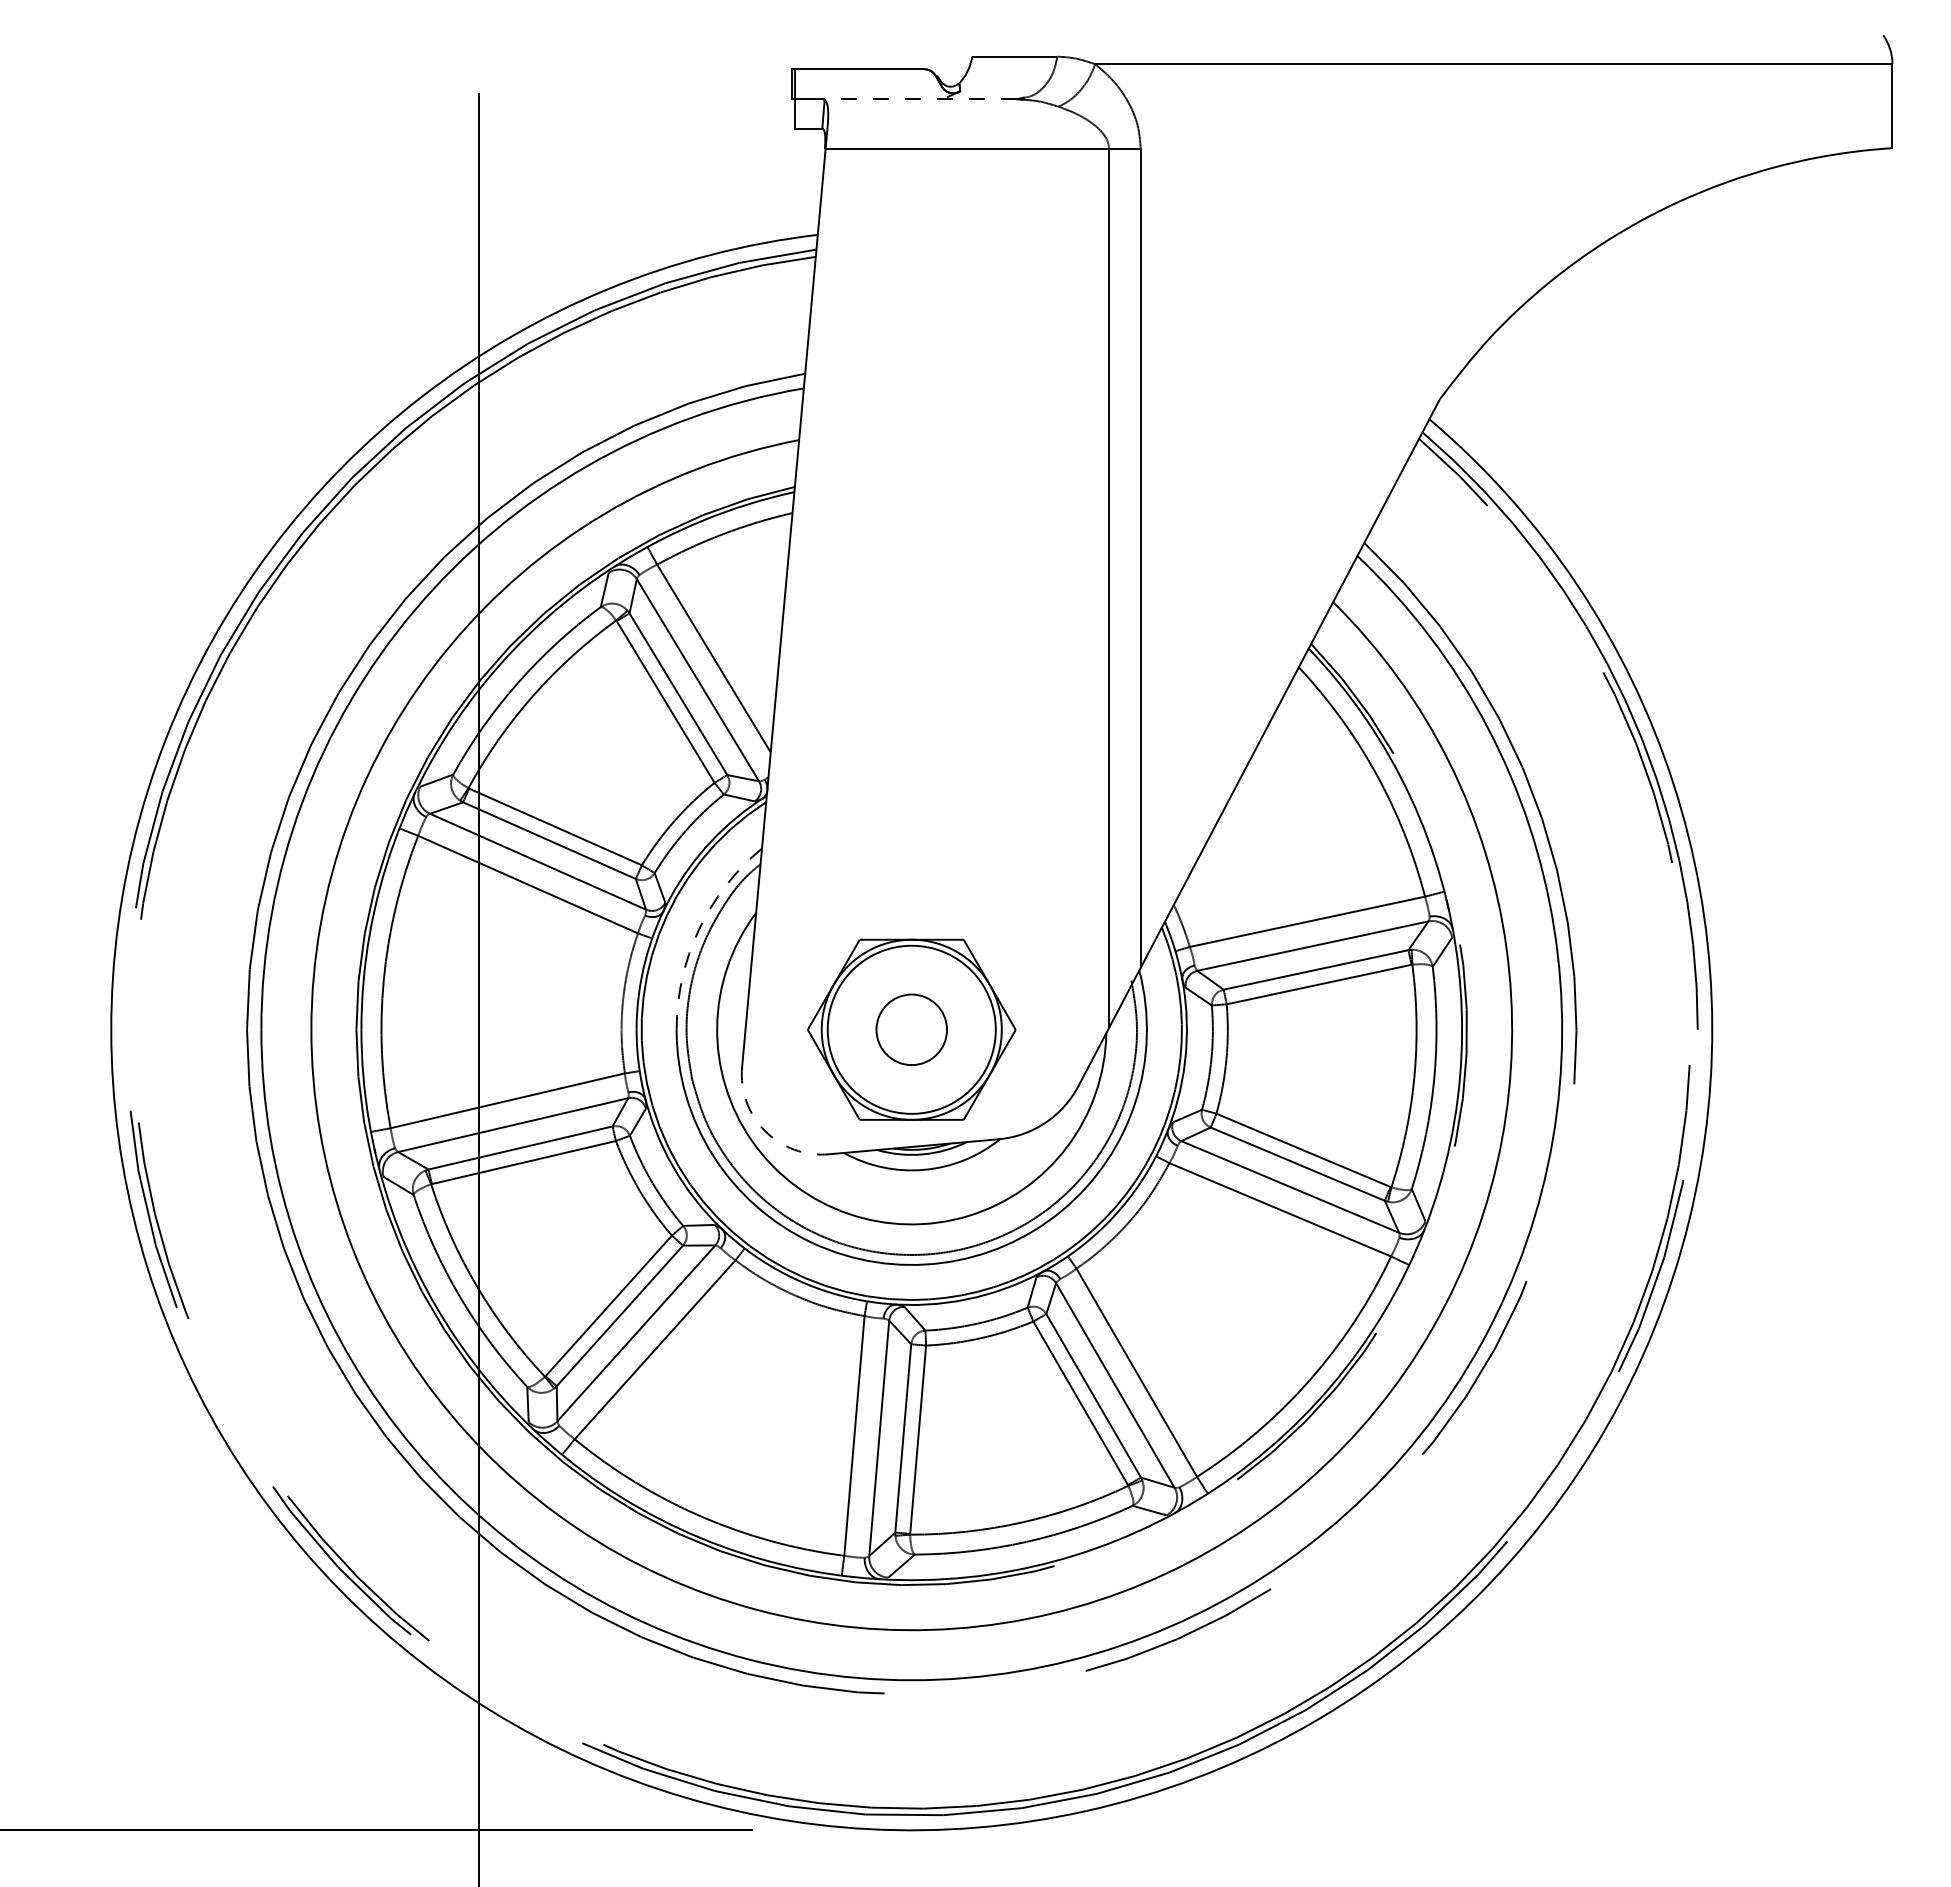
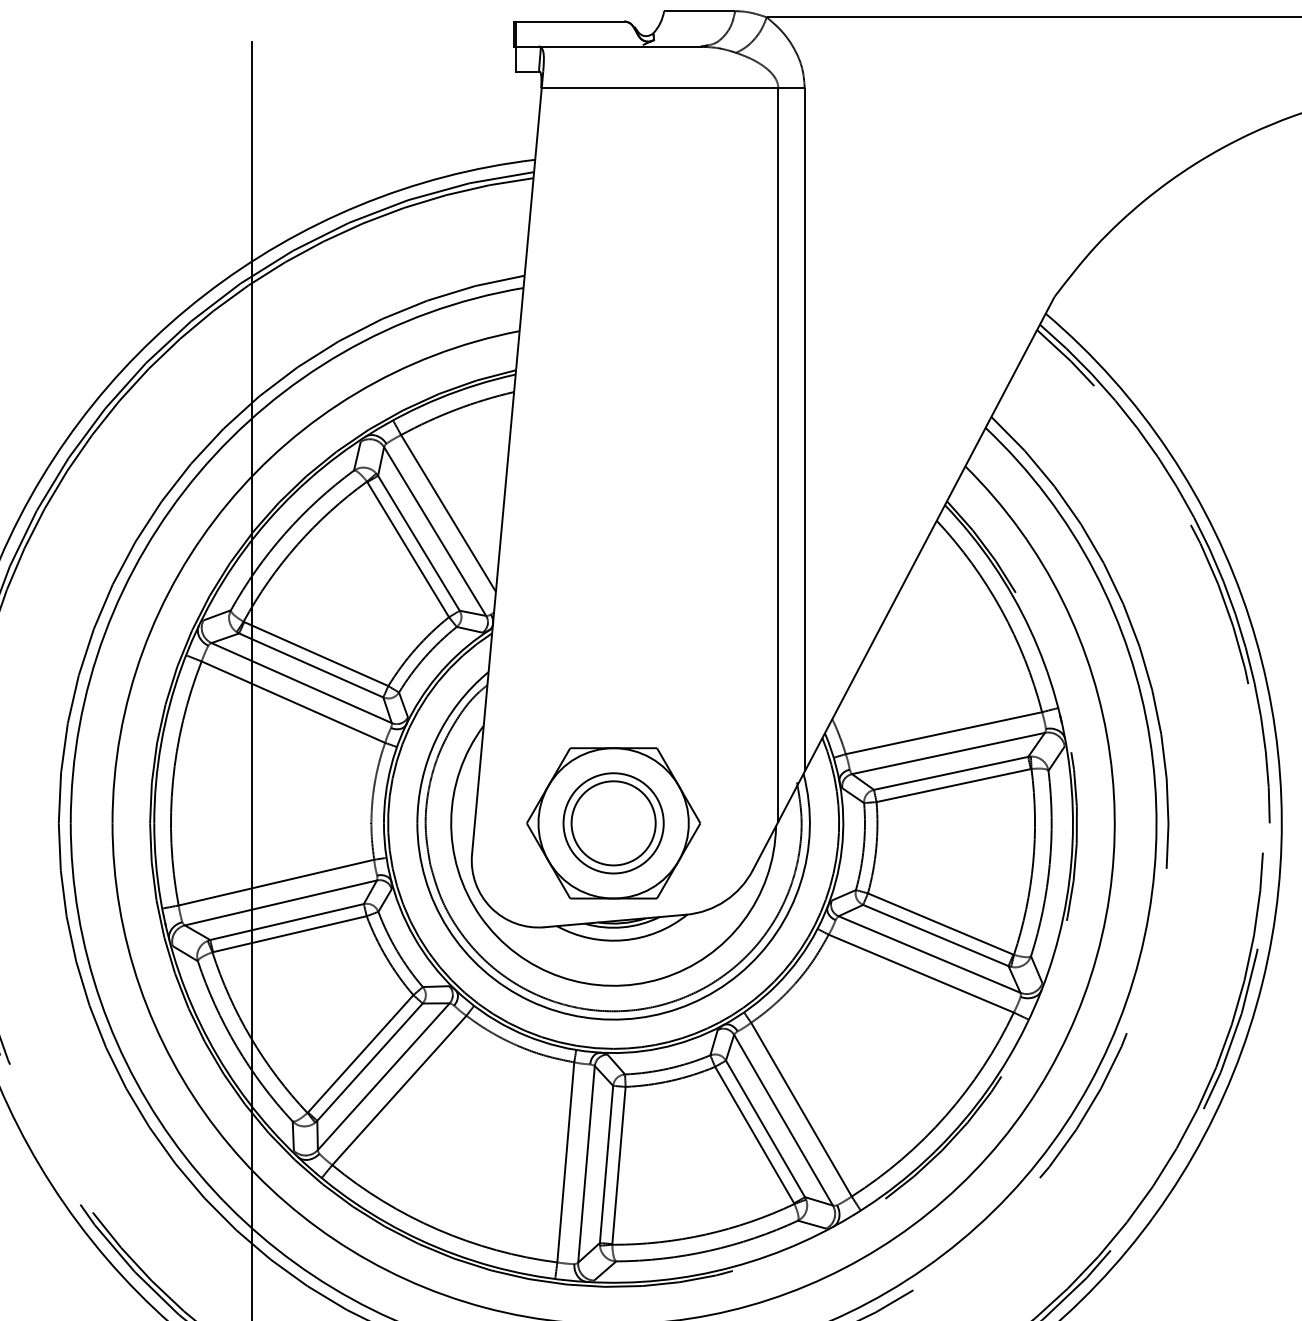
line: (919, 99) -> (620, 46), dashed -> solid
arc: (699, 929) -> (436, 739), dashed -> solid
circle: (911, 1029) -> (613, 823), size x0.71
circle: (911, 1029) -> (613, 823), size x1.43
arc: (765, 1131) -> (491, 908), dashed -> solid

